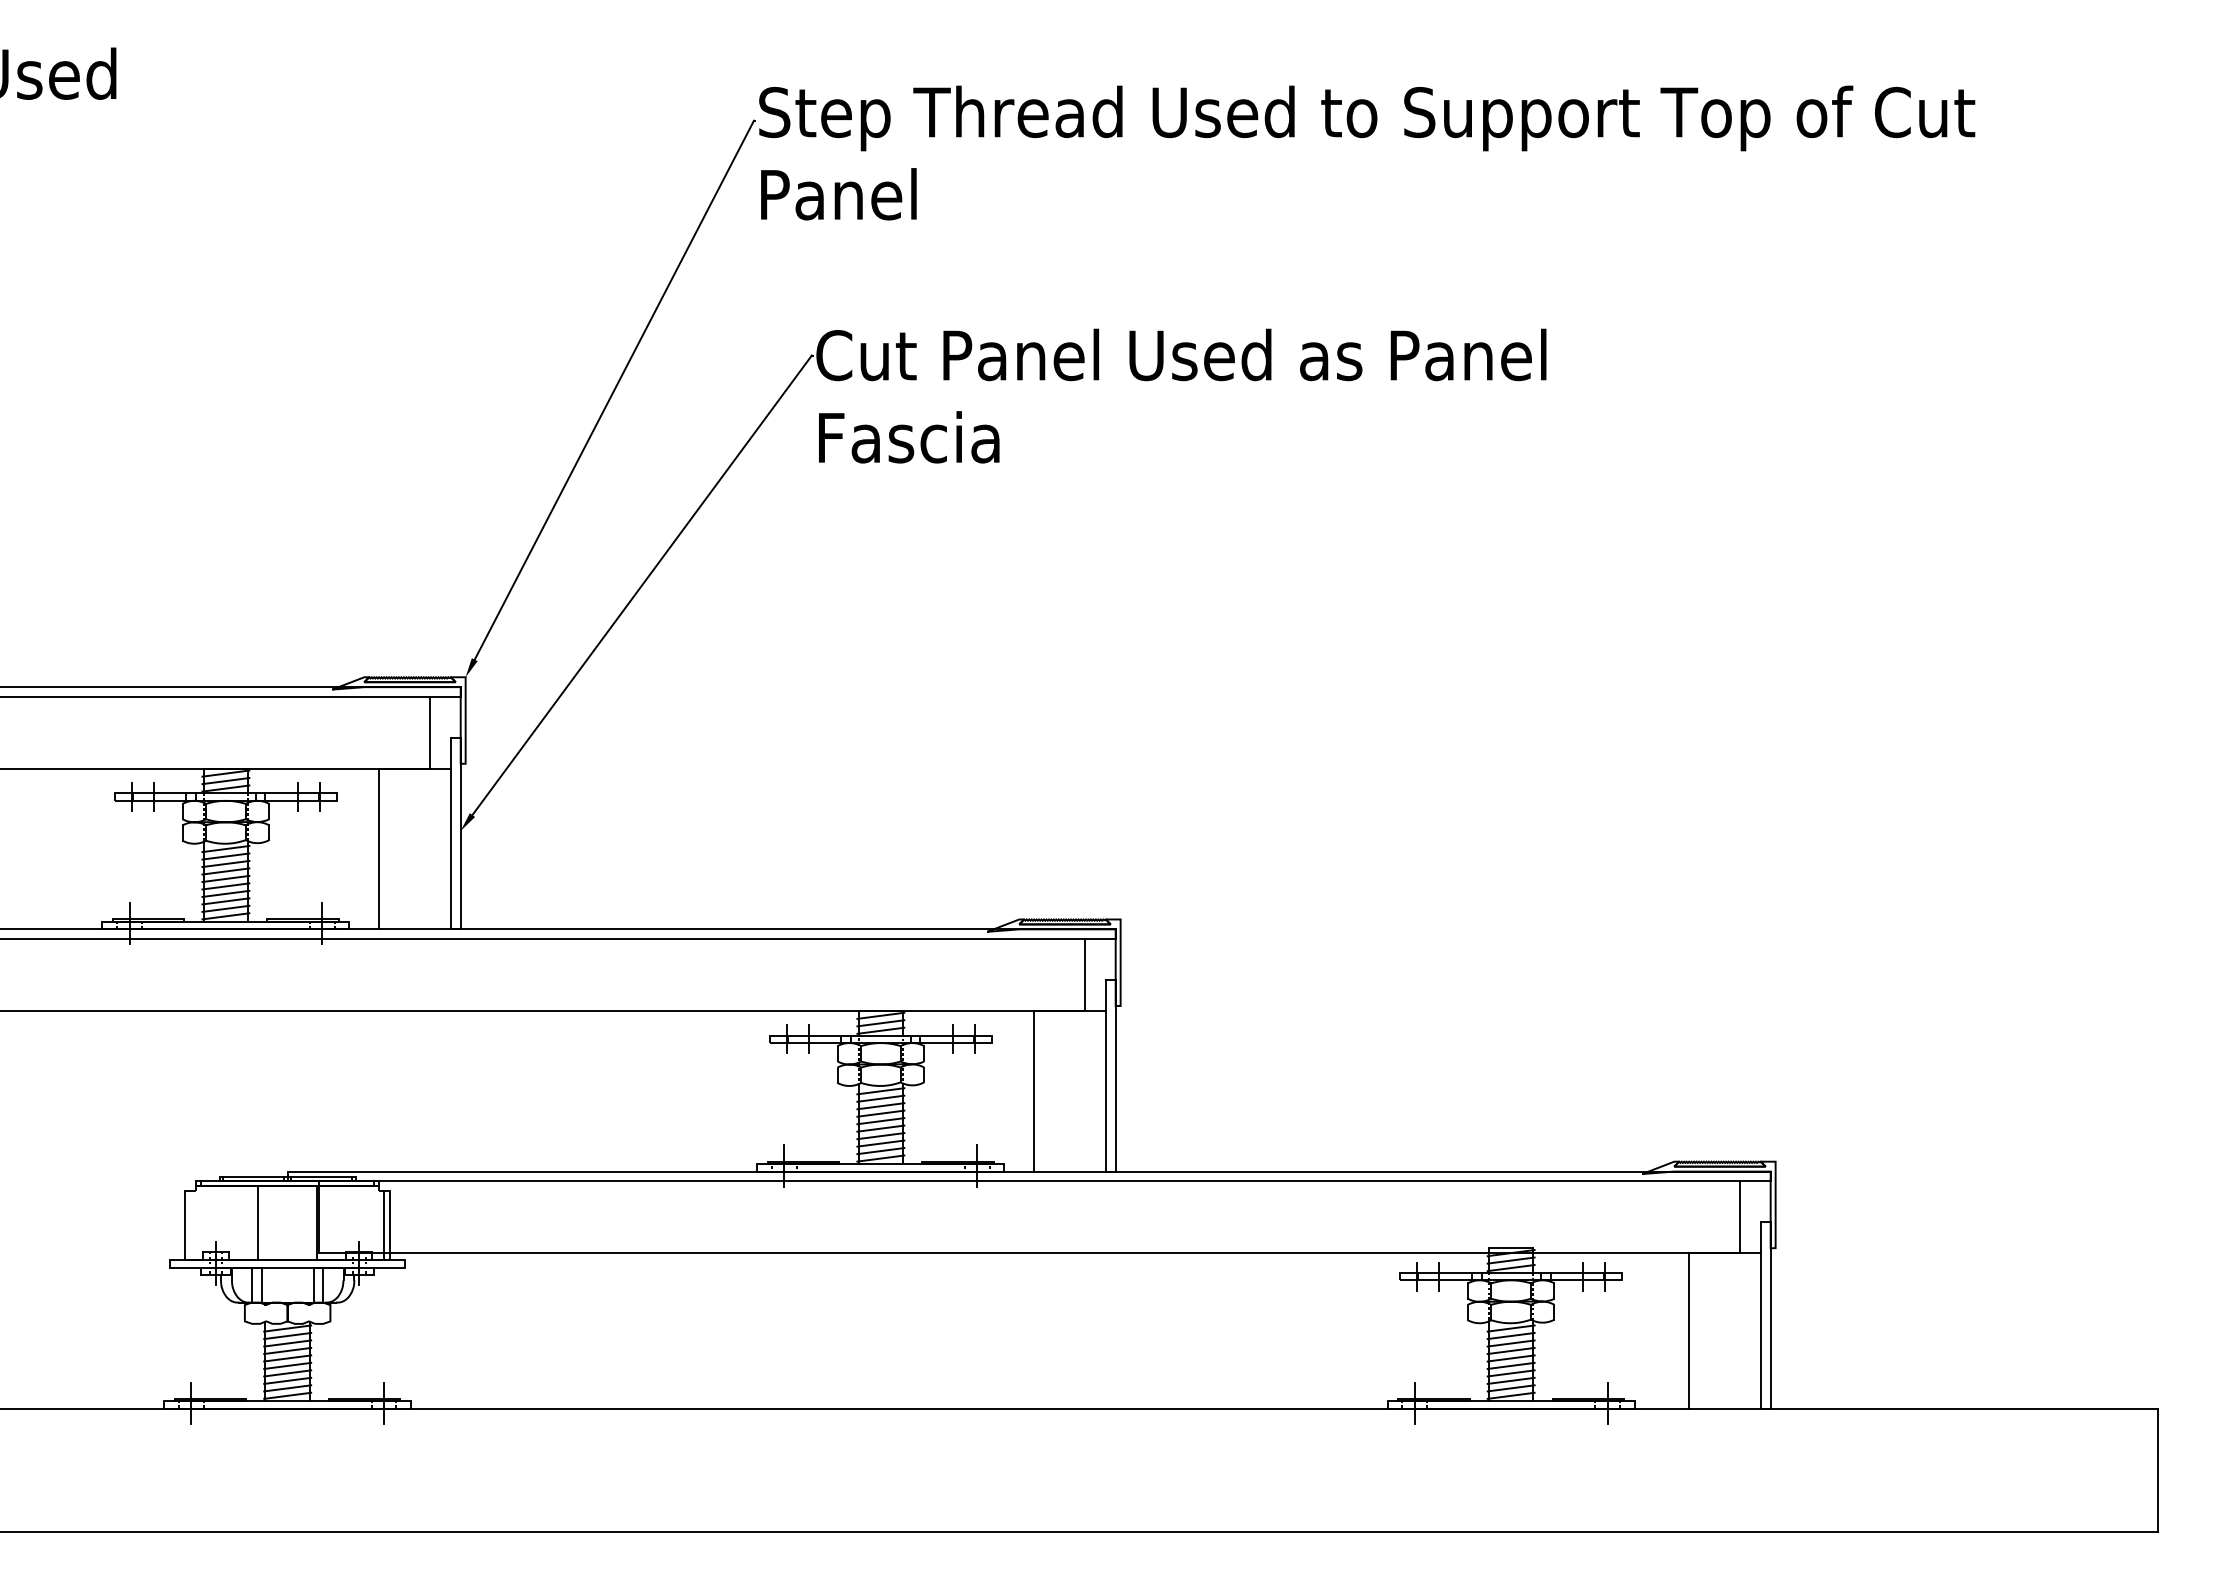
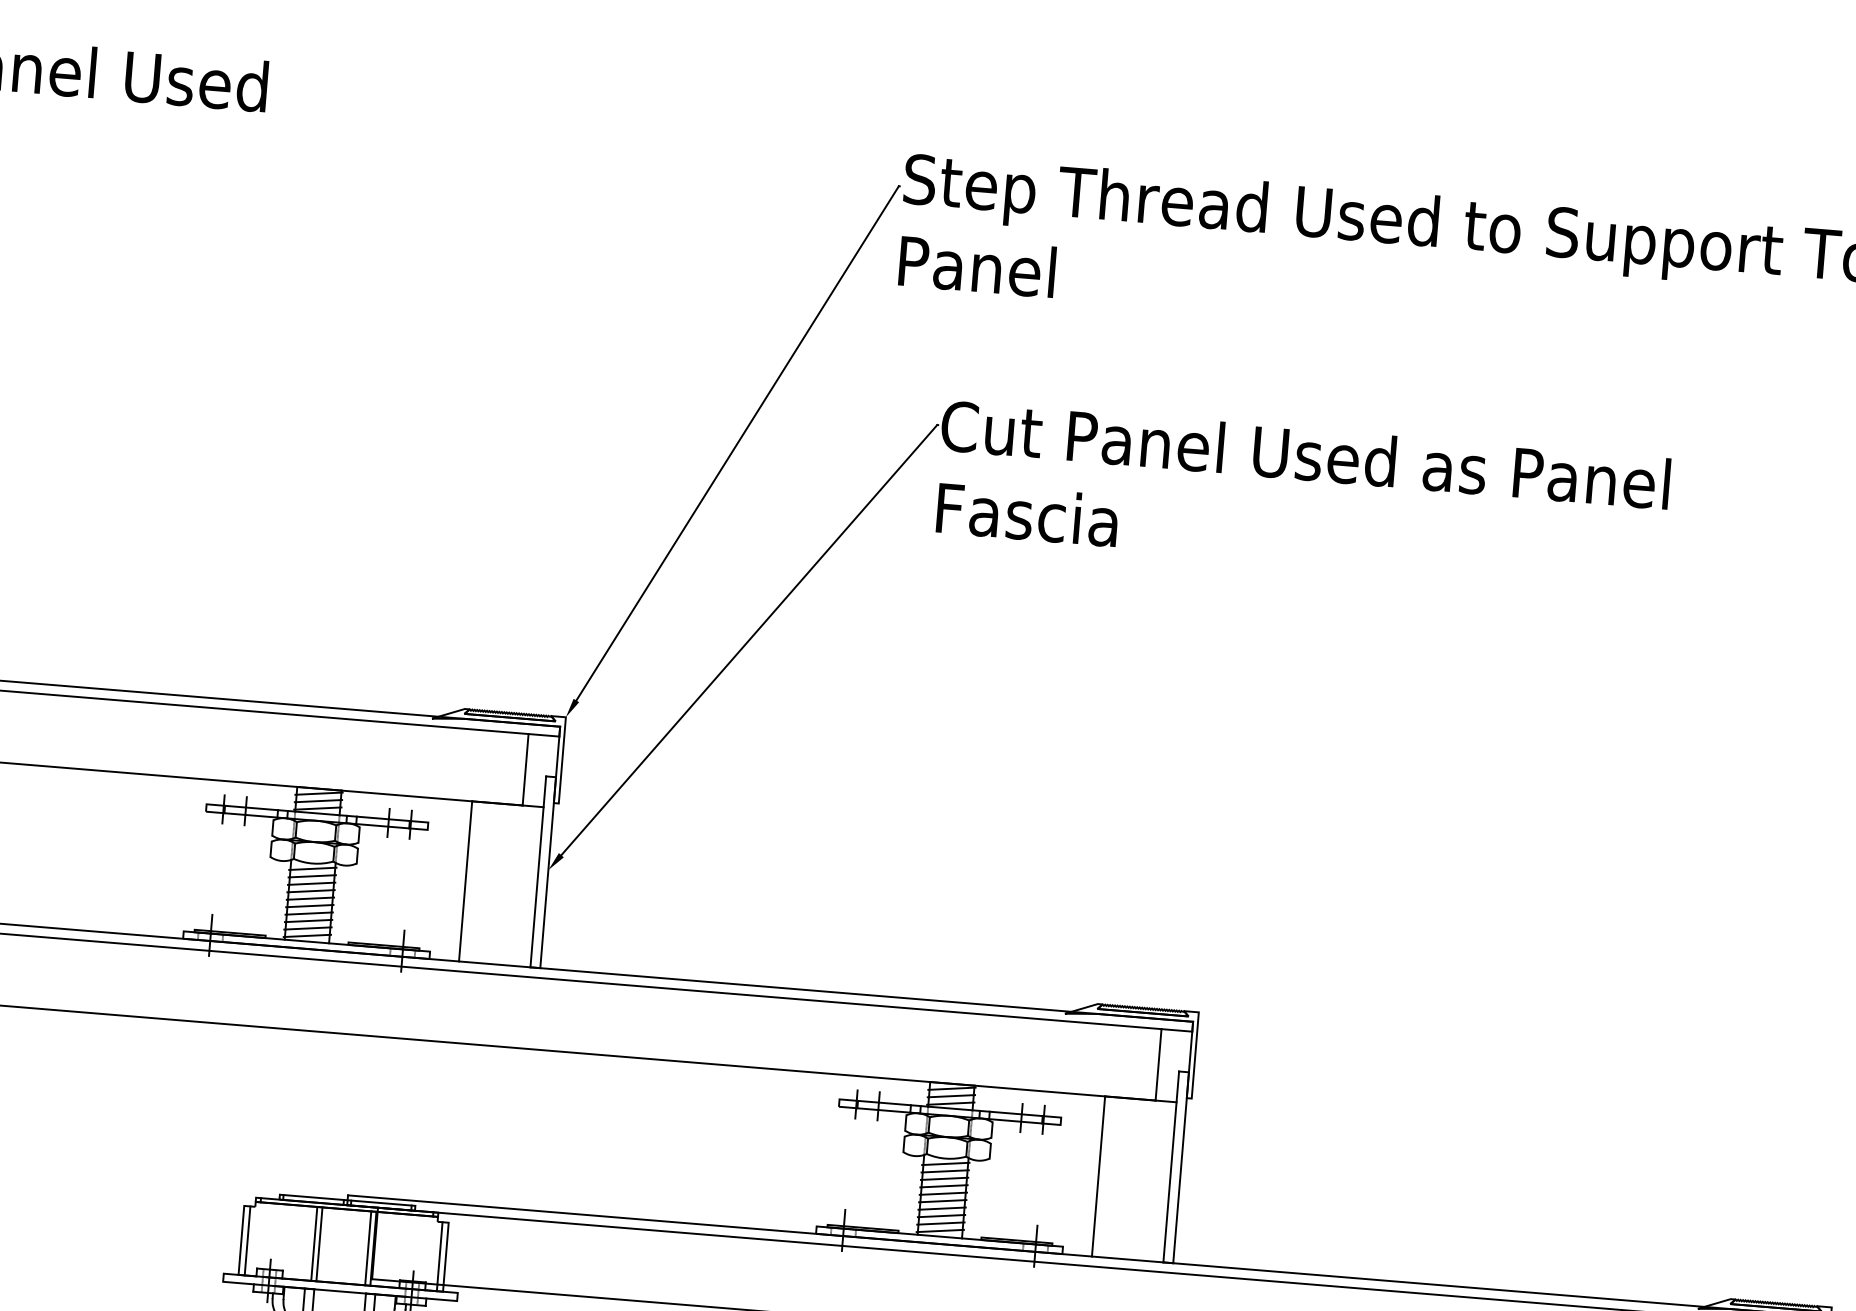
line: (263, 1222) -> (319, 1244), added
line: (312, 1222) -> (368, 1248), added
line: (191, 1224) -> (247, 1240), added

